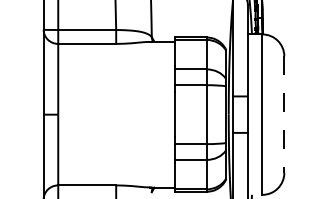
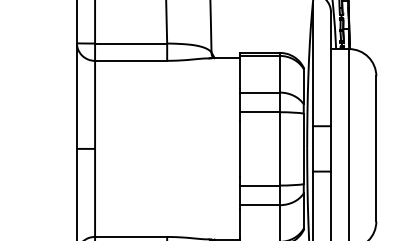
line: (284, 115) -> (376, 149), dashed -> solid

